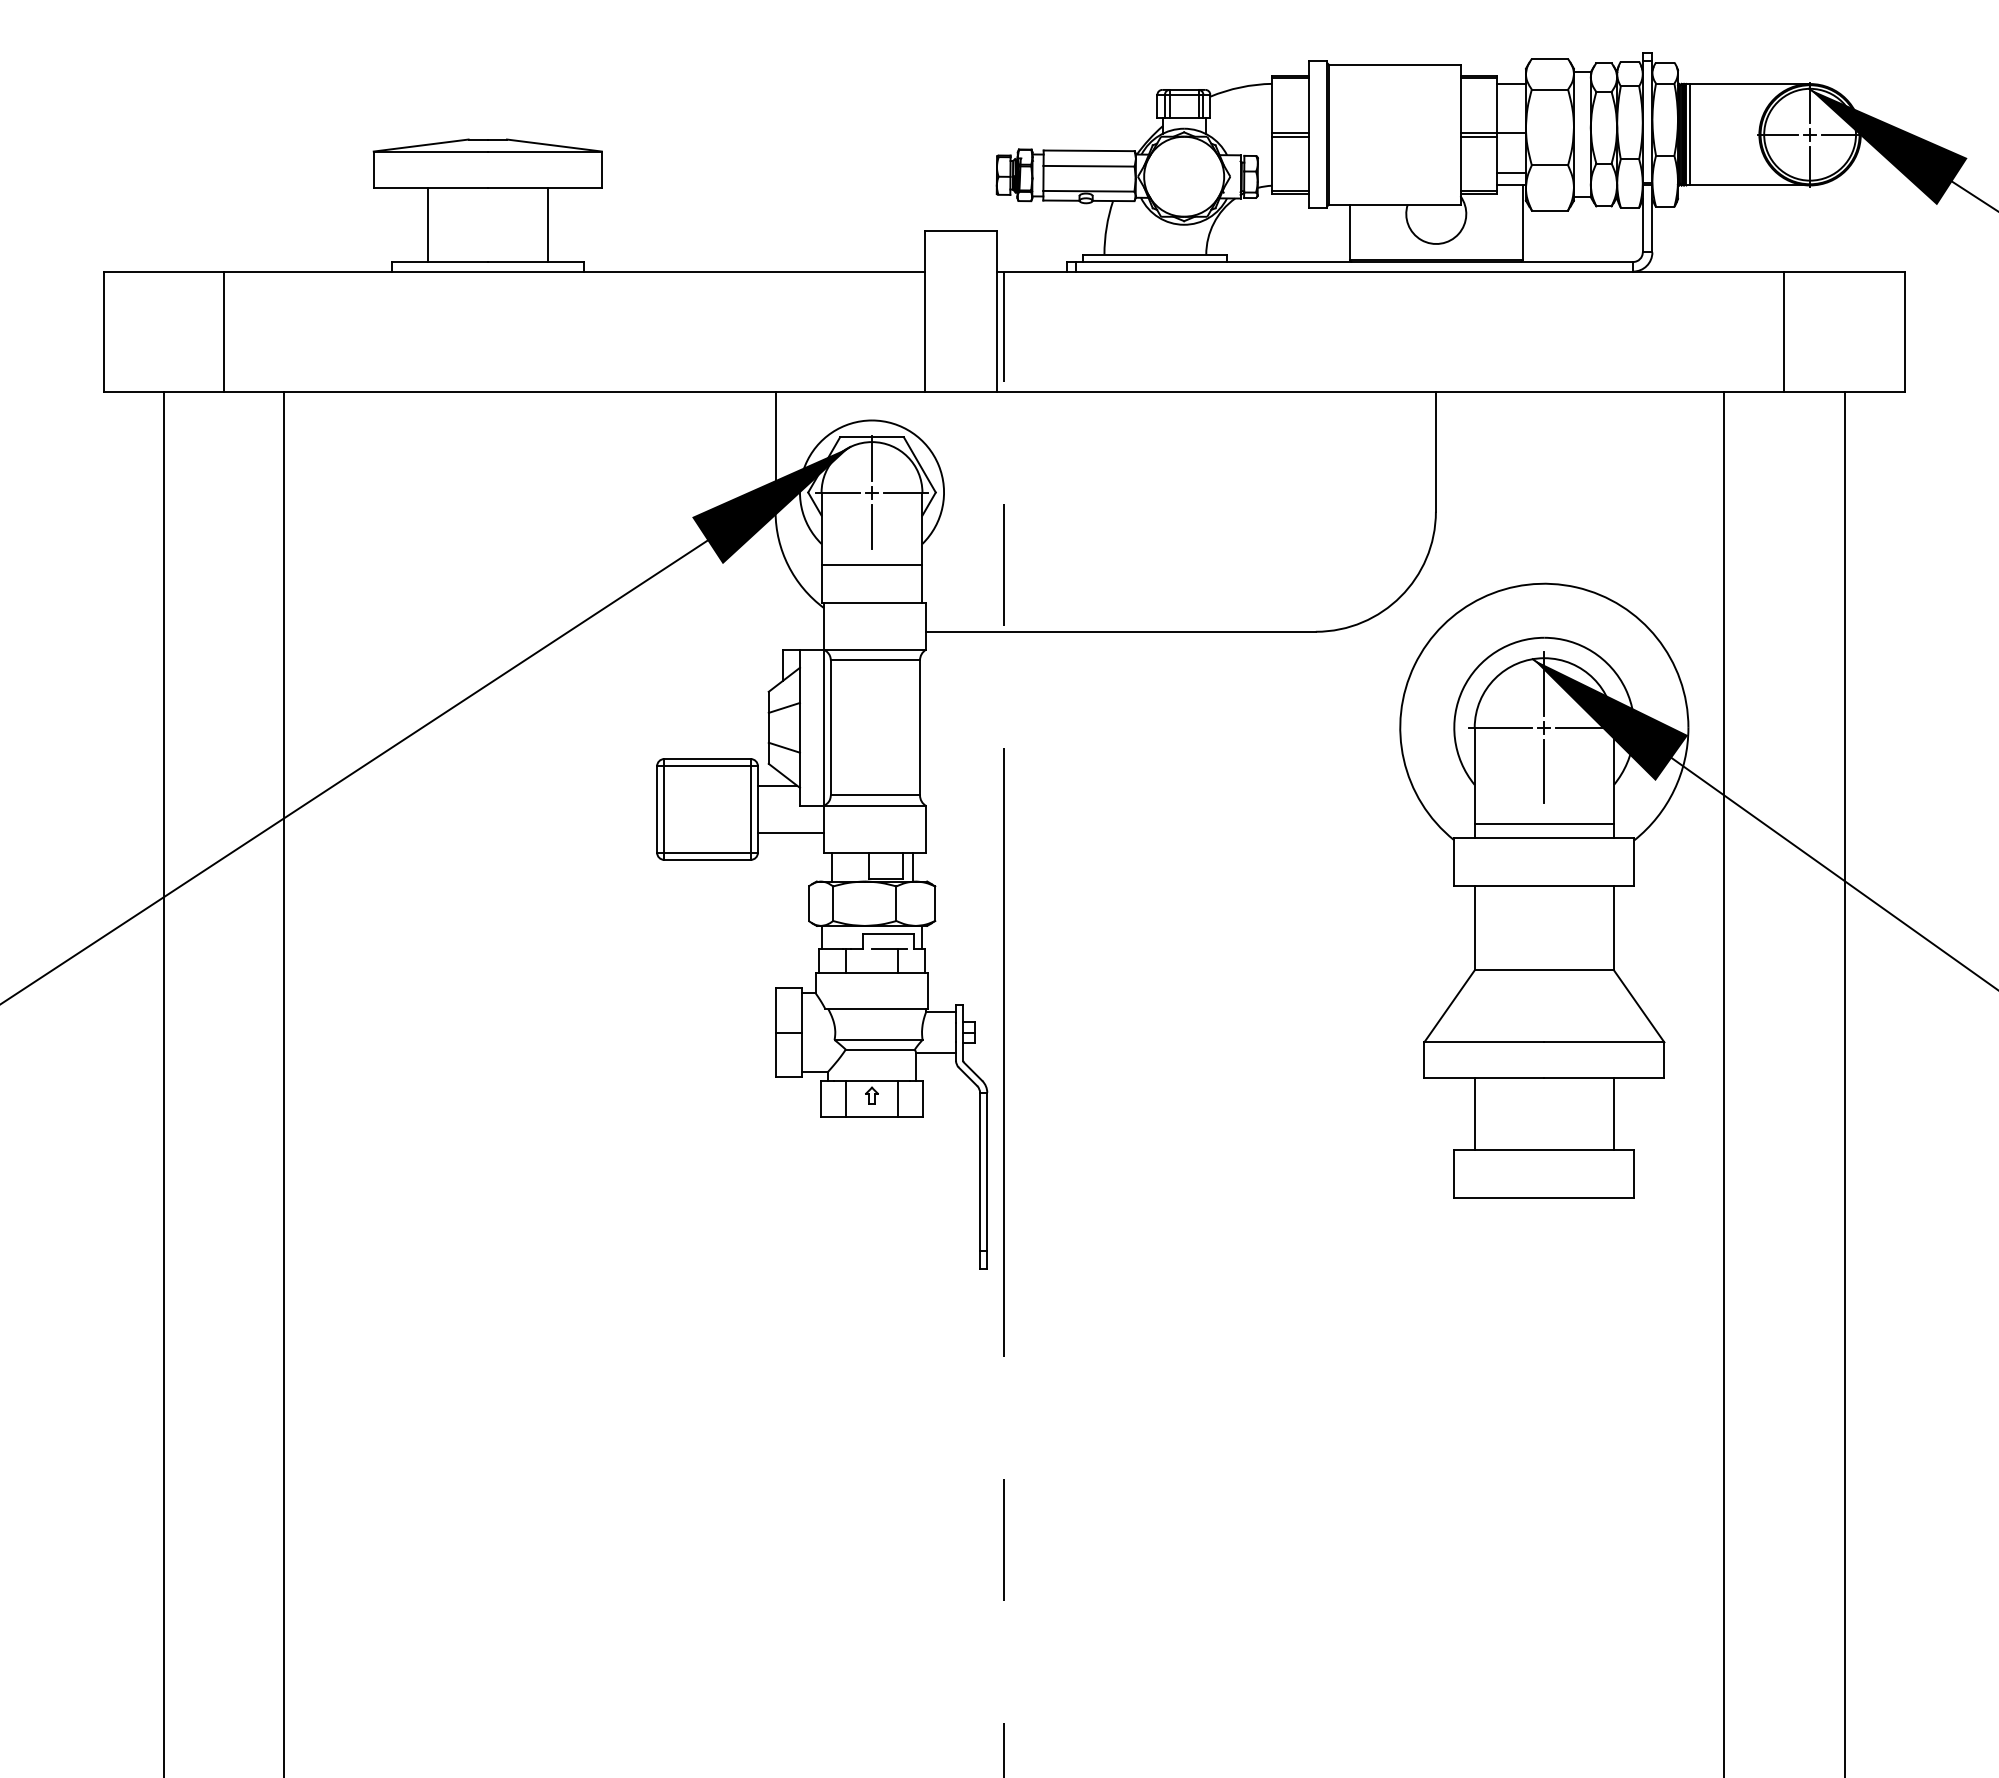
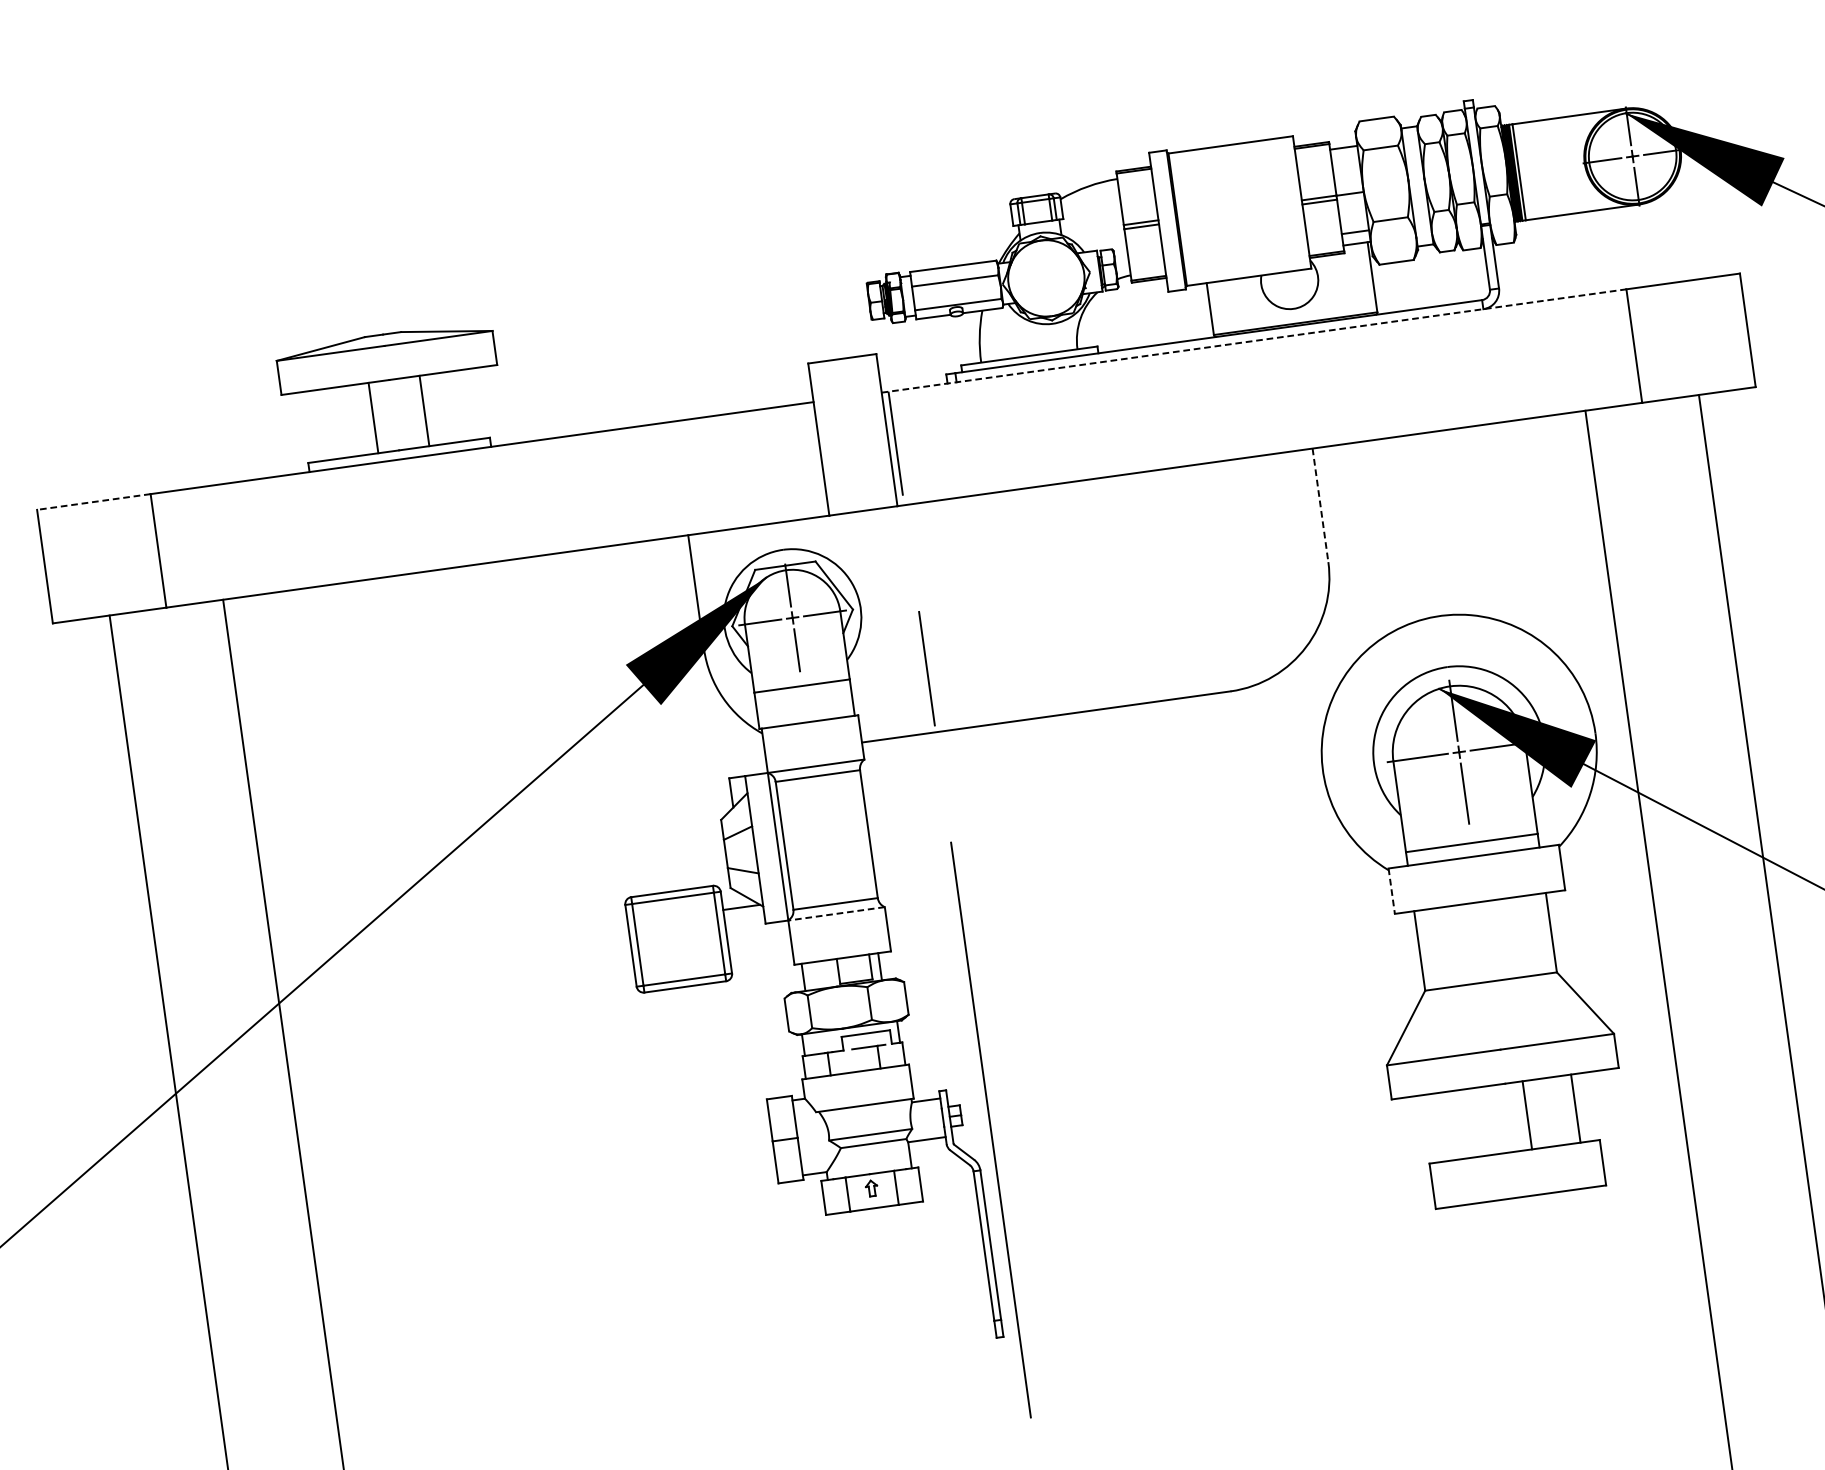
line: (427, 224) -> (424, 410), moved
line: (547, 224) -> (373, 417), moved
line: (163, 271) -> (93, 501), solid -> dashed
line: (1390, 271) -> (1253, 340), solid -> dashed
line: (1435, 452) -> (1320, 506), solid -> dashed
line: (874, 805) -> (836, 913), solid -> dashed
line: (790, 833) -> (760, 951), removed
line: (1454, 862) -> (1391, 891), solid -> dashed
line: (1474, 1114) -> (1527, 1115), moved

